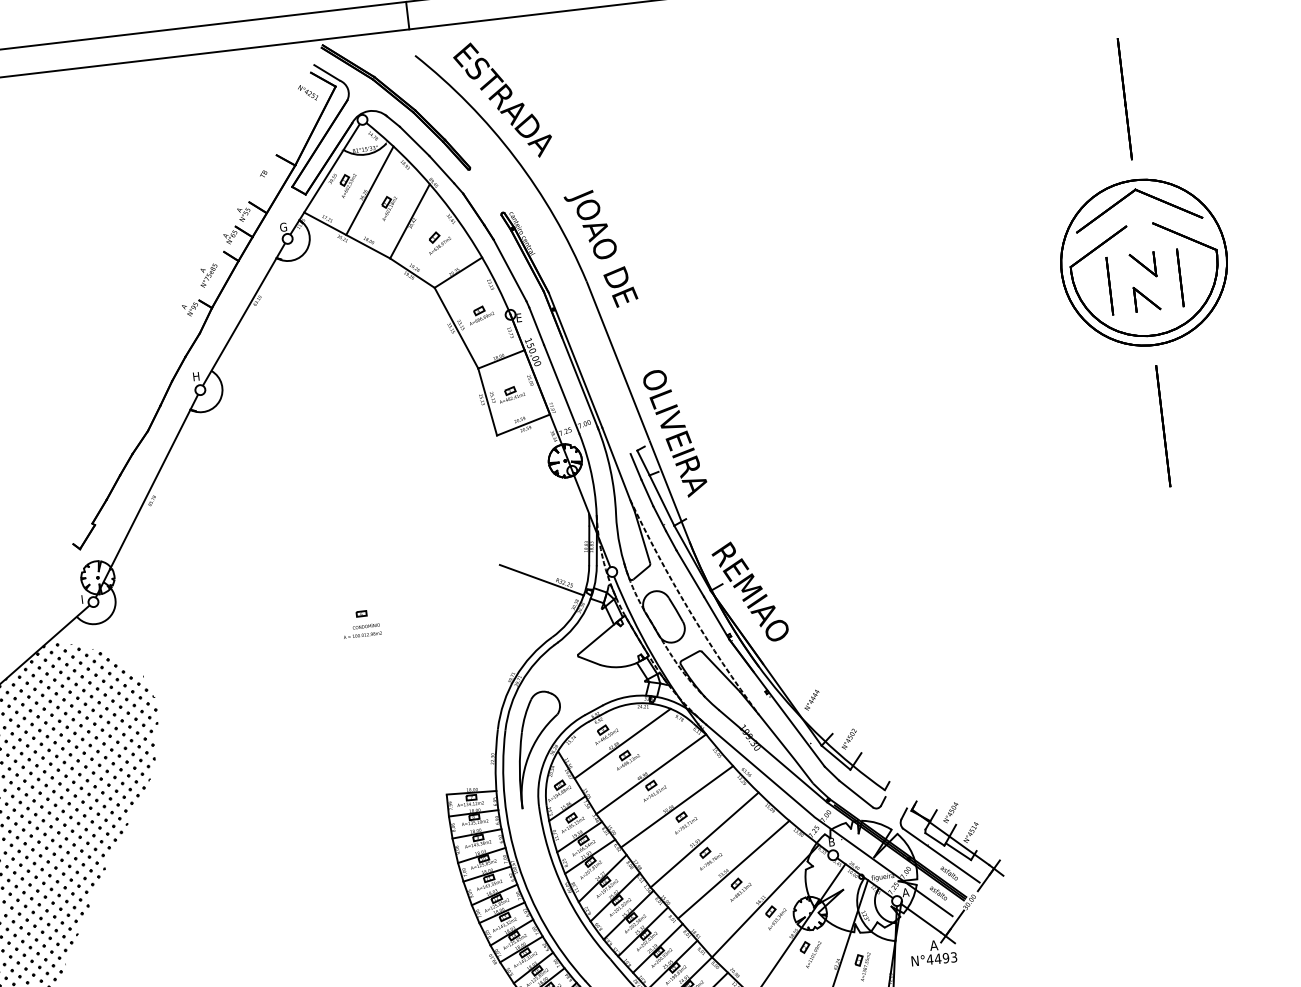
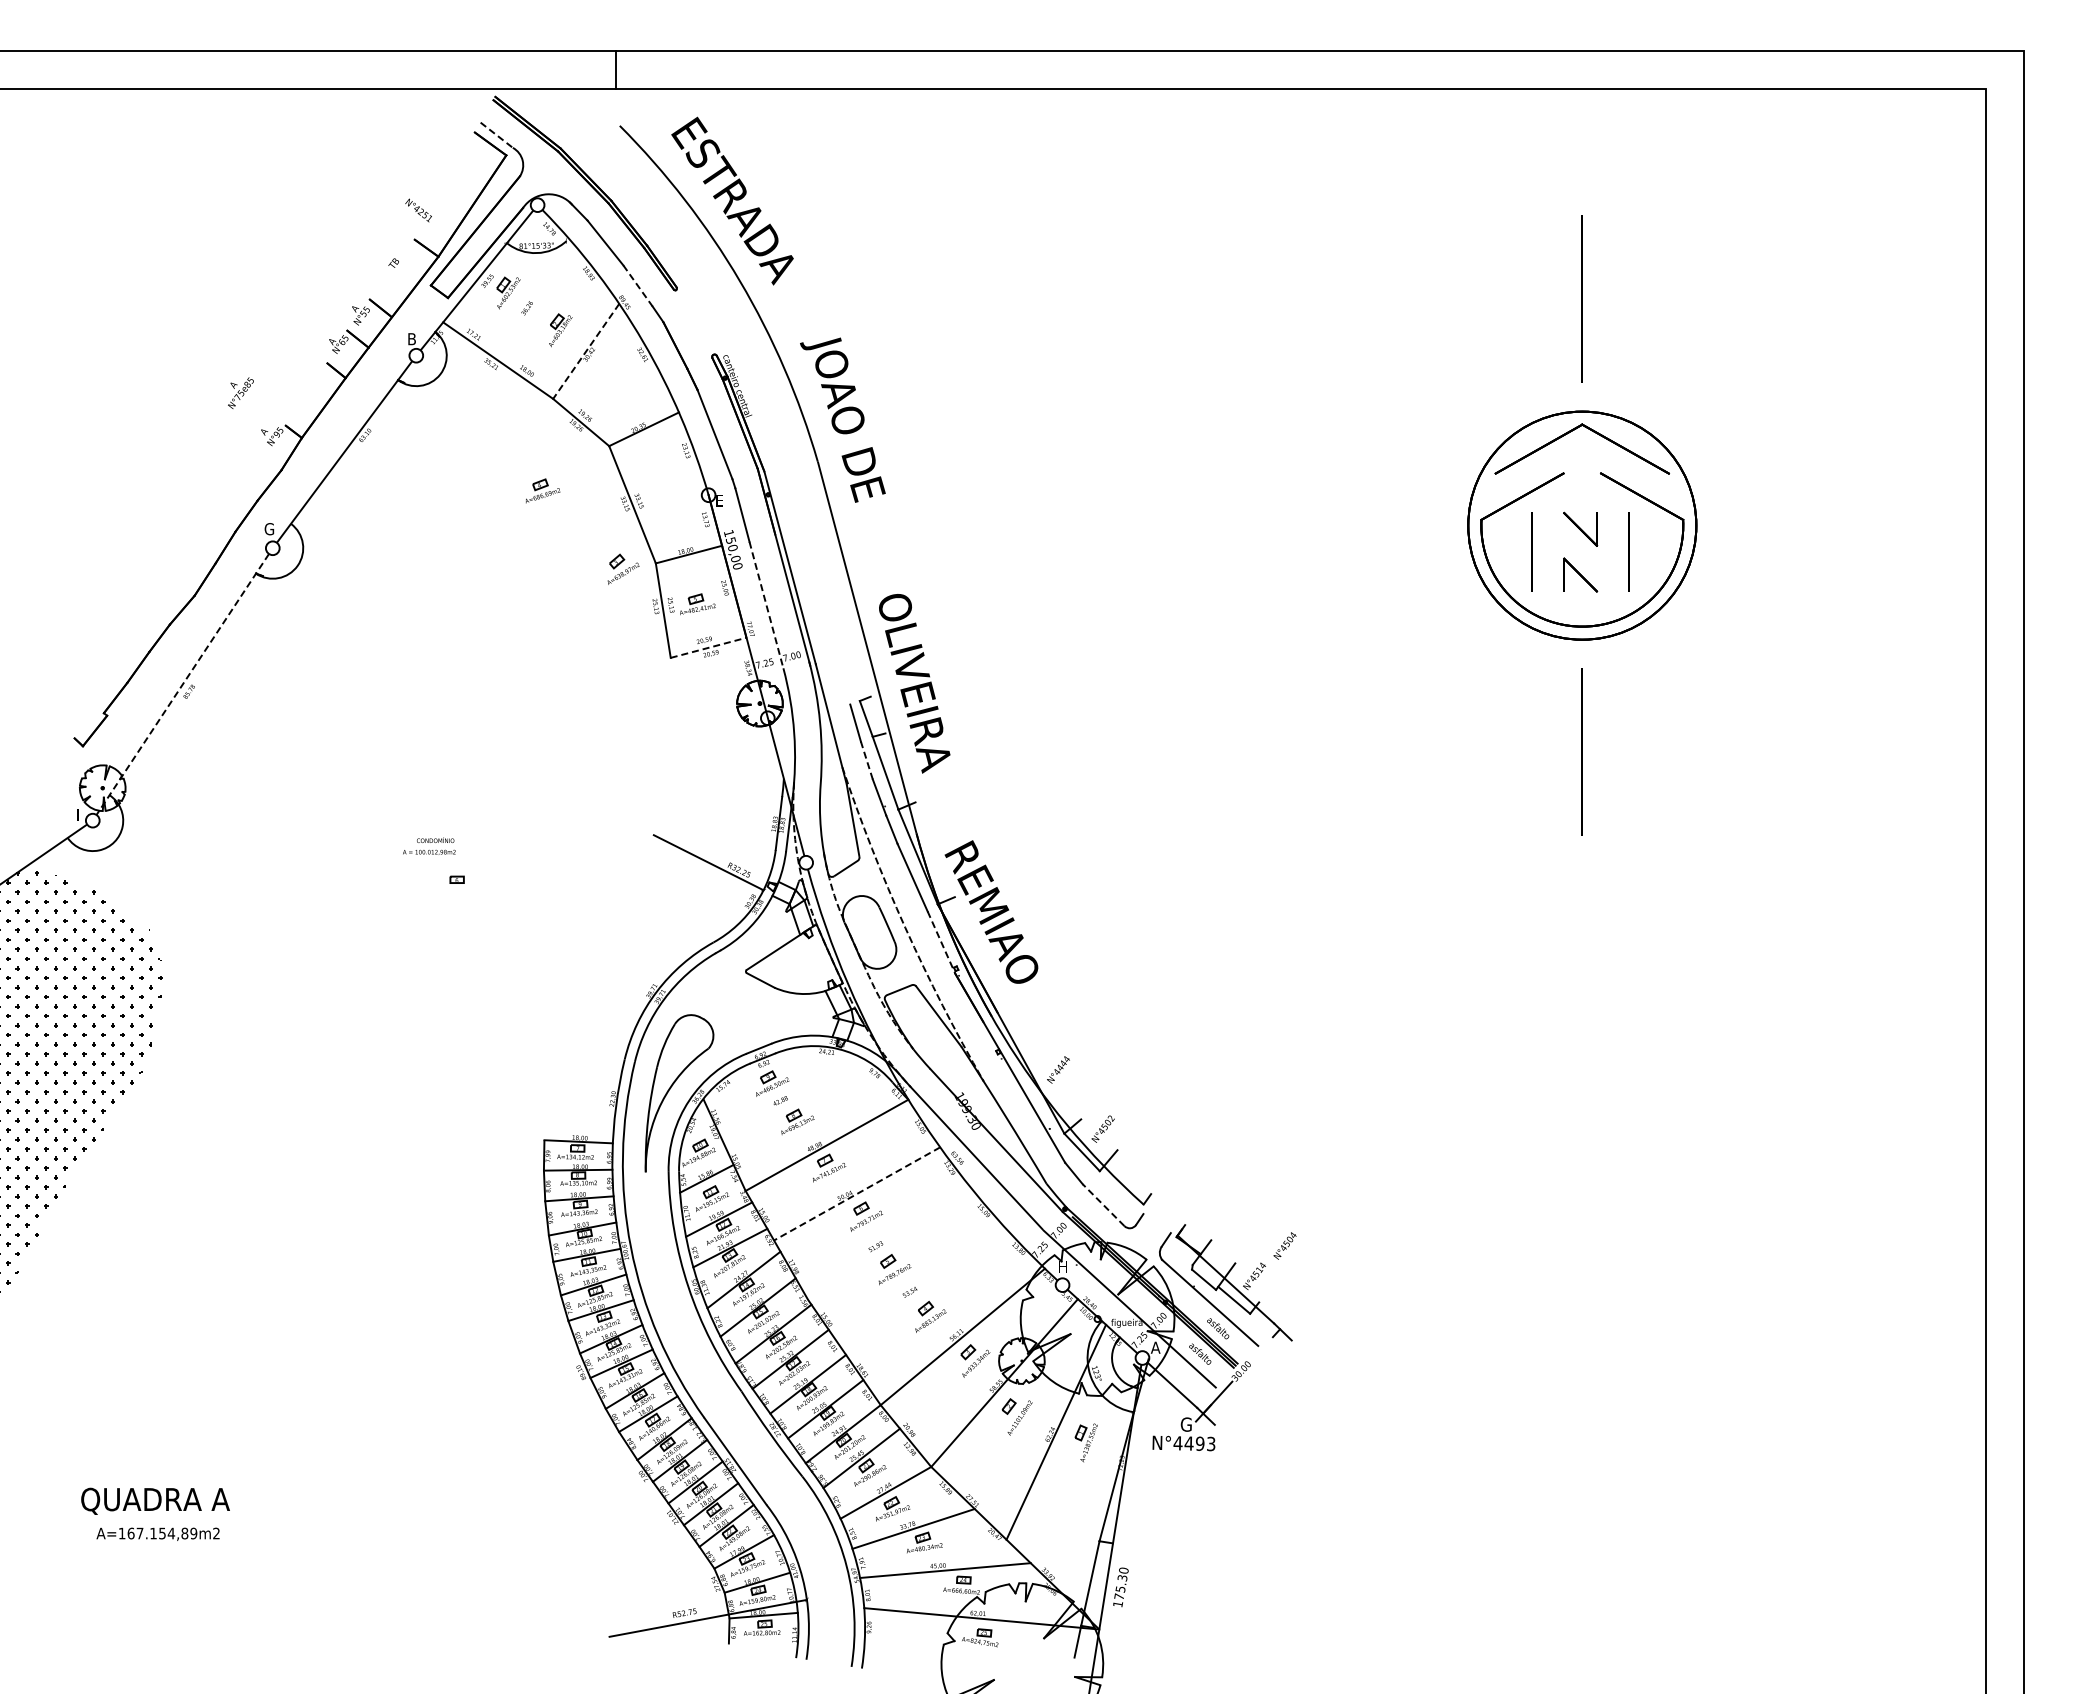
line: (327, 72) -> (497, 135), solid -> dashed
text: (307, 92) -> (418, 210), moved
line: (442, 170) -> (638, 286), solid -> dashed
line: (369, 190) -> (535, 302), removed
line: (410, 221) -> (586, 351), solid -> dashed
text: (283, 227) -> (412, 339), G -> B
part: (439, 242) -> (623, 568), moved
text: (208, 275) -> (240, 392), moved
part: (481, 314) -> (543, 490), moved
text: (196, 376) -> (269, 529), H -> G
line: (561, 389) -> (766, 605), solid -> dashed
line: (524, 424) -> (709, 647), solid -> dashed
line: (647, 493) -> (866, 760), solid -> dashed
line: (146, 496) -> (182, 684), solid -> dashed
line: (716, 618) -> (941, 943), solid -> dashed
text: (362, 630) -> (429, 845), moved
line: (622, 743) -> (792, 1098), removed
line: (856, 794) -> (1103, 1205), solid -> dashed
line: (676, 807) -> (856, 1194), solid -> dashed
text: (950, 812) -> (1284, 1245), moved
line: (704, 839) -> (889, 1243), removed
text: (832, 841) -> (1063, 1266), B -> H
line: (733, 869) -> (924, 1288), removed
line: (988, 876) -> (1271, 1338), removed
text: (933, 945) -> (1185, 1424), A -> G

